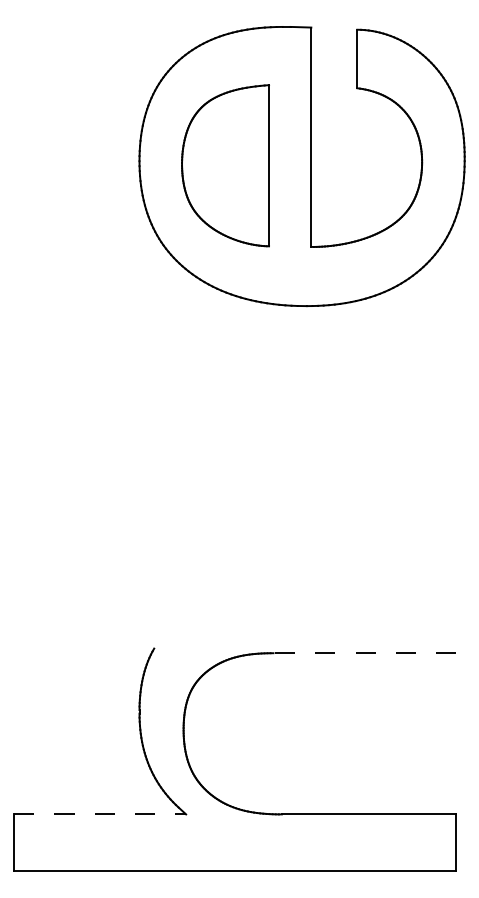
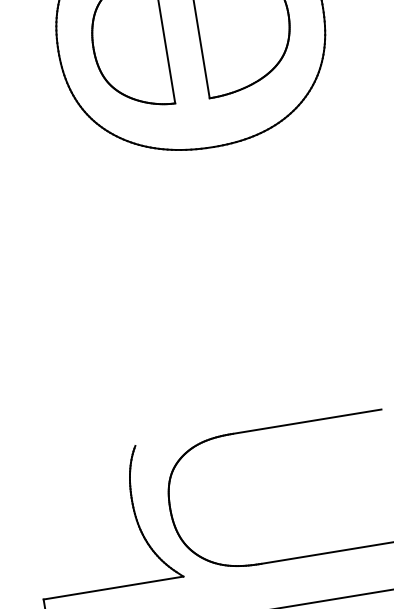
line: (364, 653) -> (307, 421), dashed -> solid
line: (100, 814) -> (113, 588), dashed -> solid

